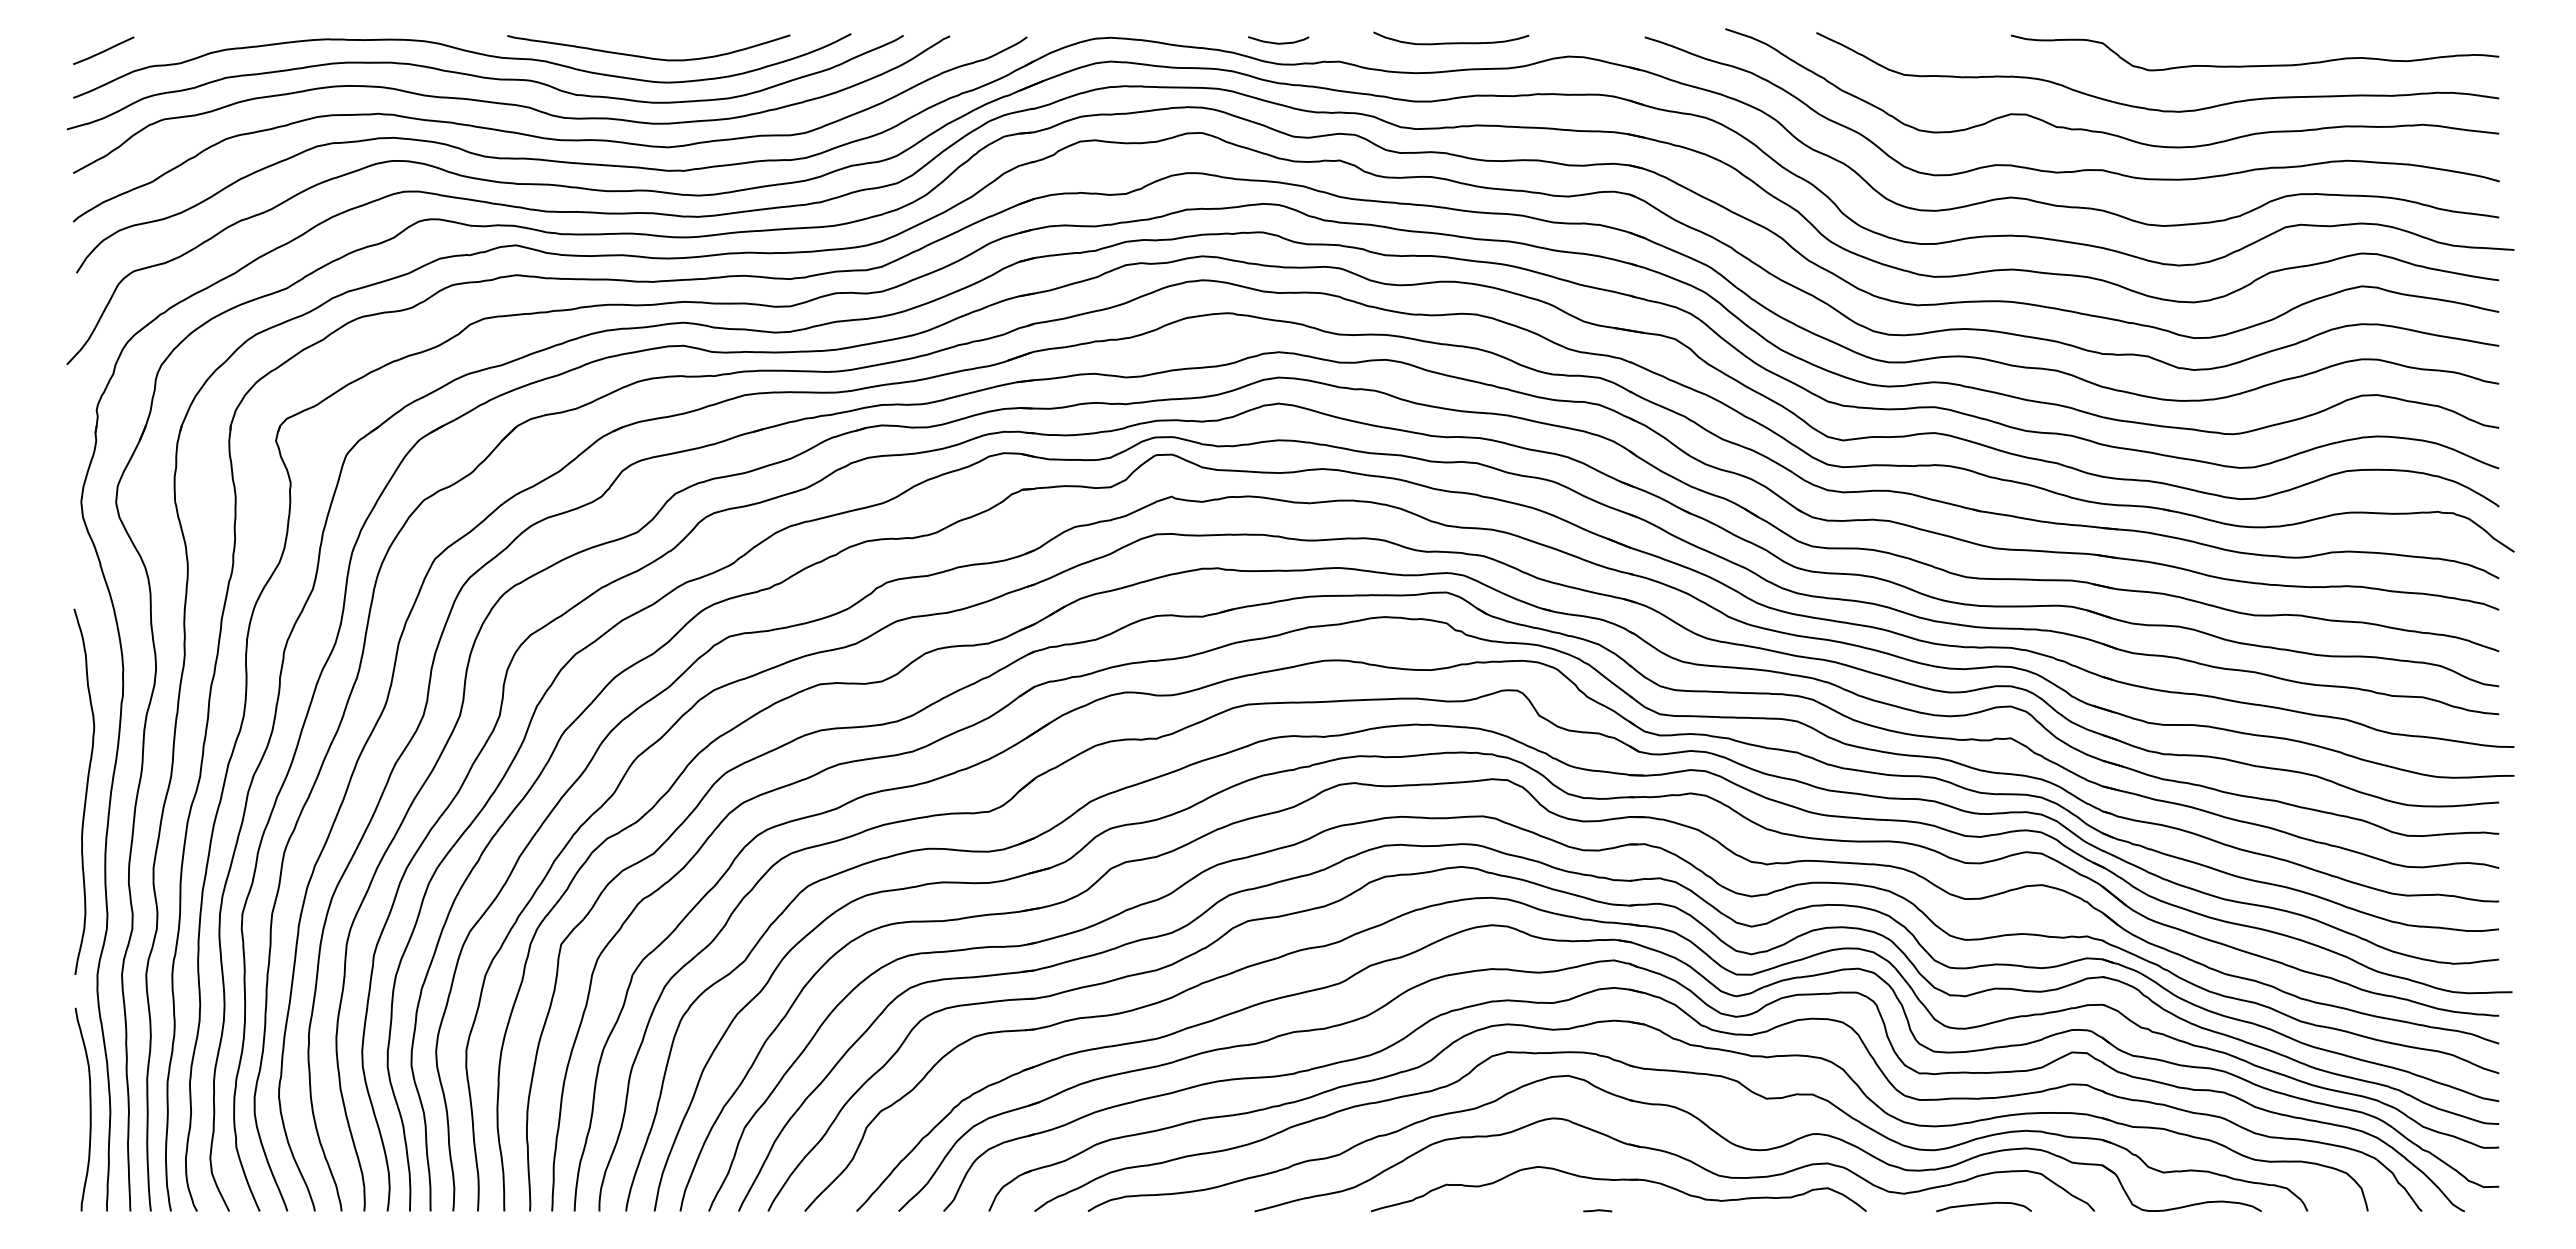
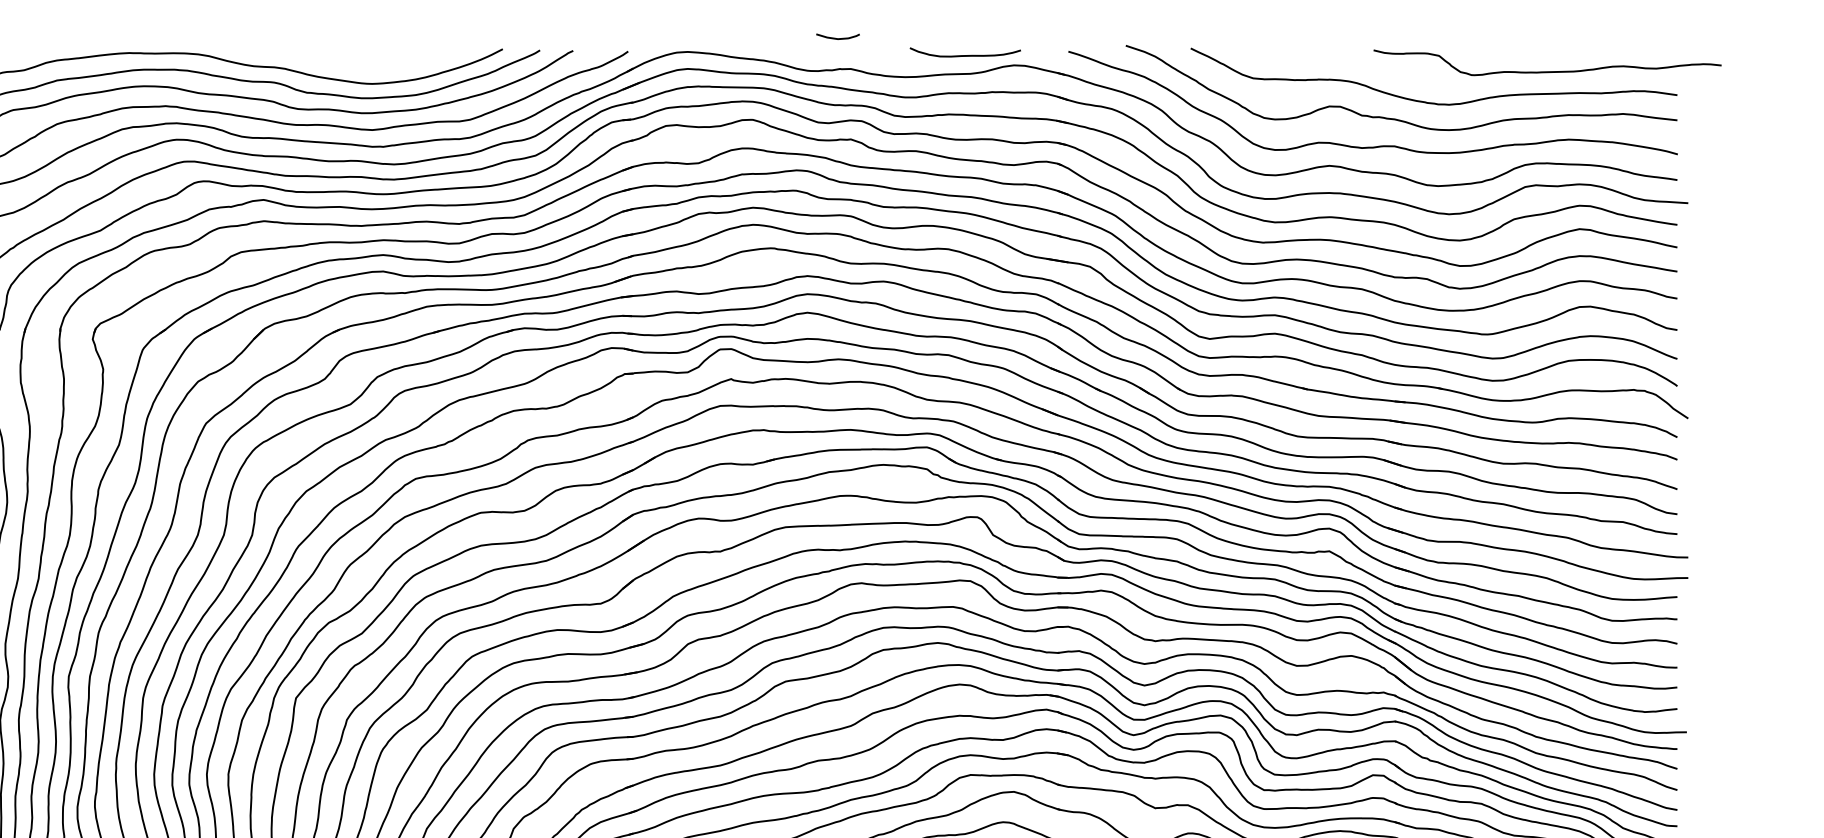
curve: (1278, 42) -> (837, 38), moved
curve: (1451, 42) -> (965, 55), moved
curve: (646, 56) -> (356, 65), removed
curve: (2255, 65) -> (1547, 71), moved

